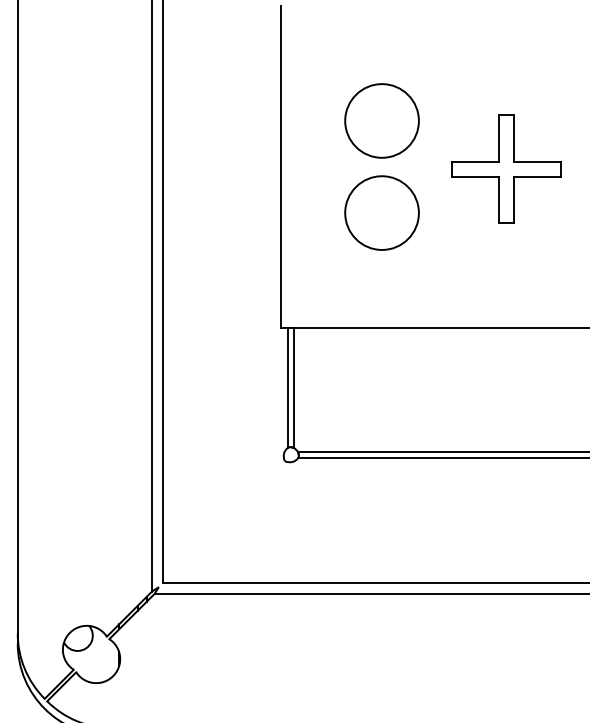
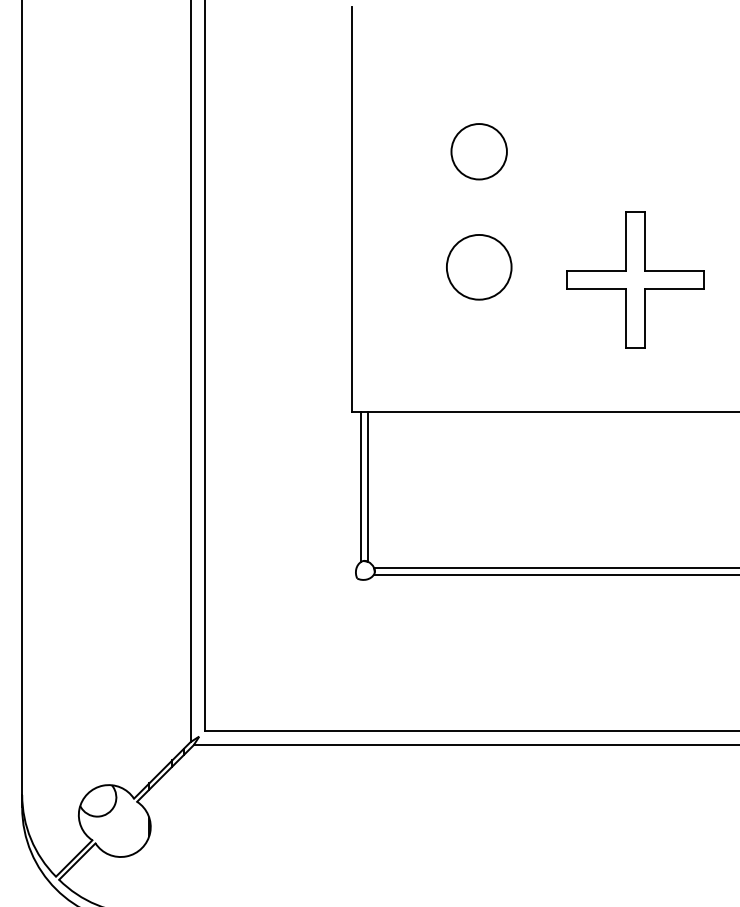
circle: (381, 120) -> (478, 151), size x0.6
part: (506, 168) -> (635, 279), moved
circle: (381, 212) -> (478, 266), size x0.7

